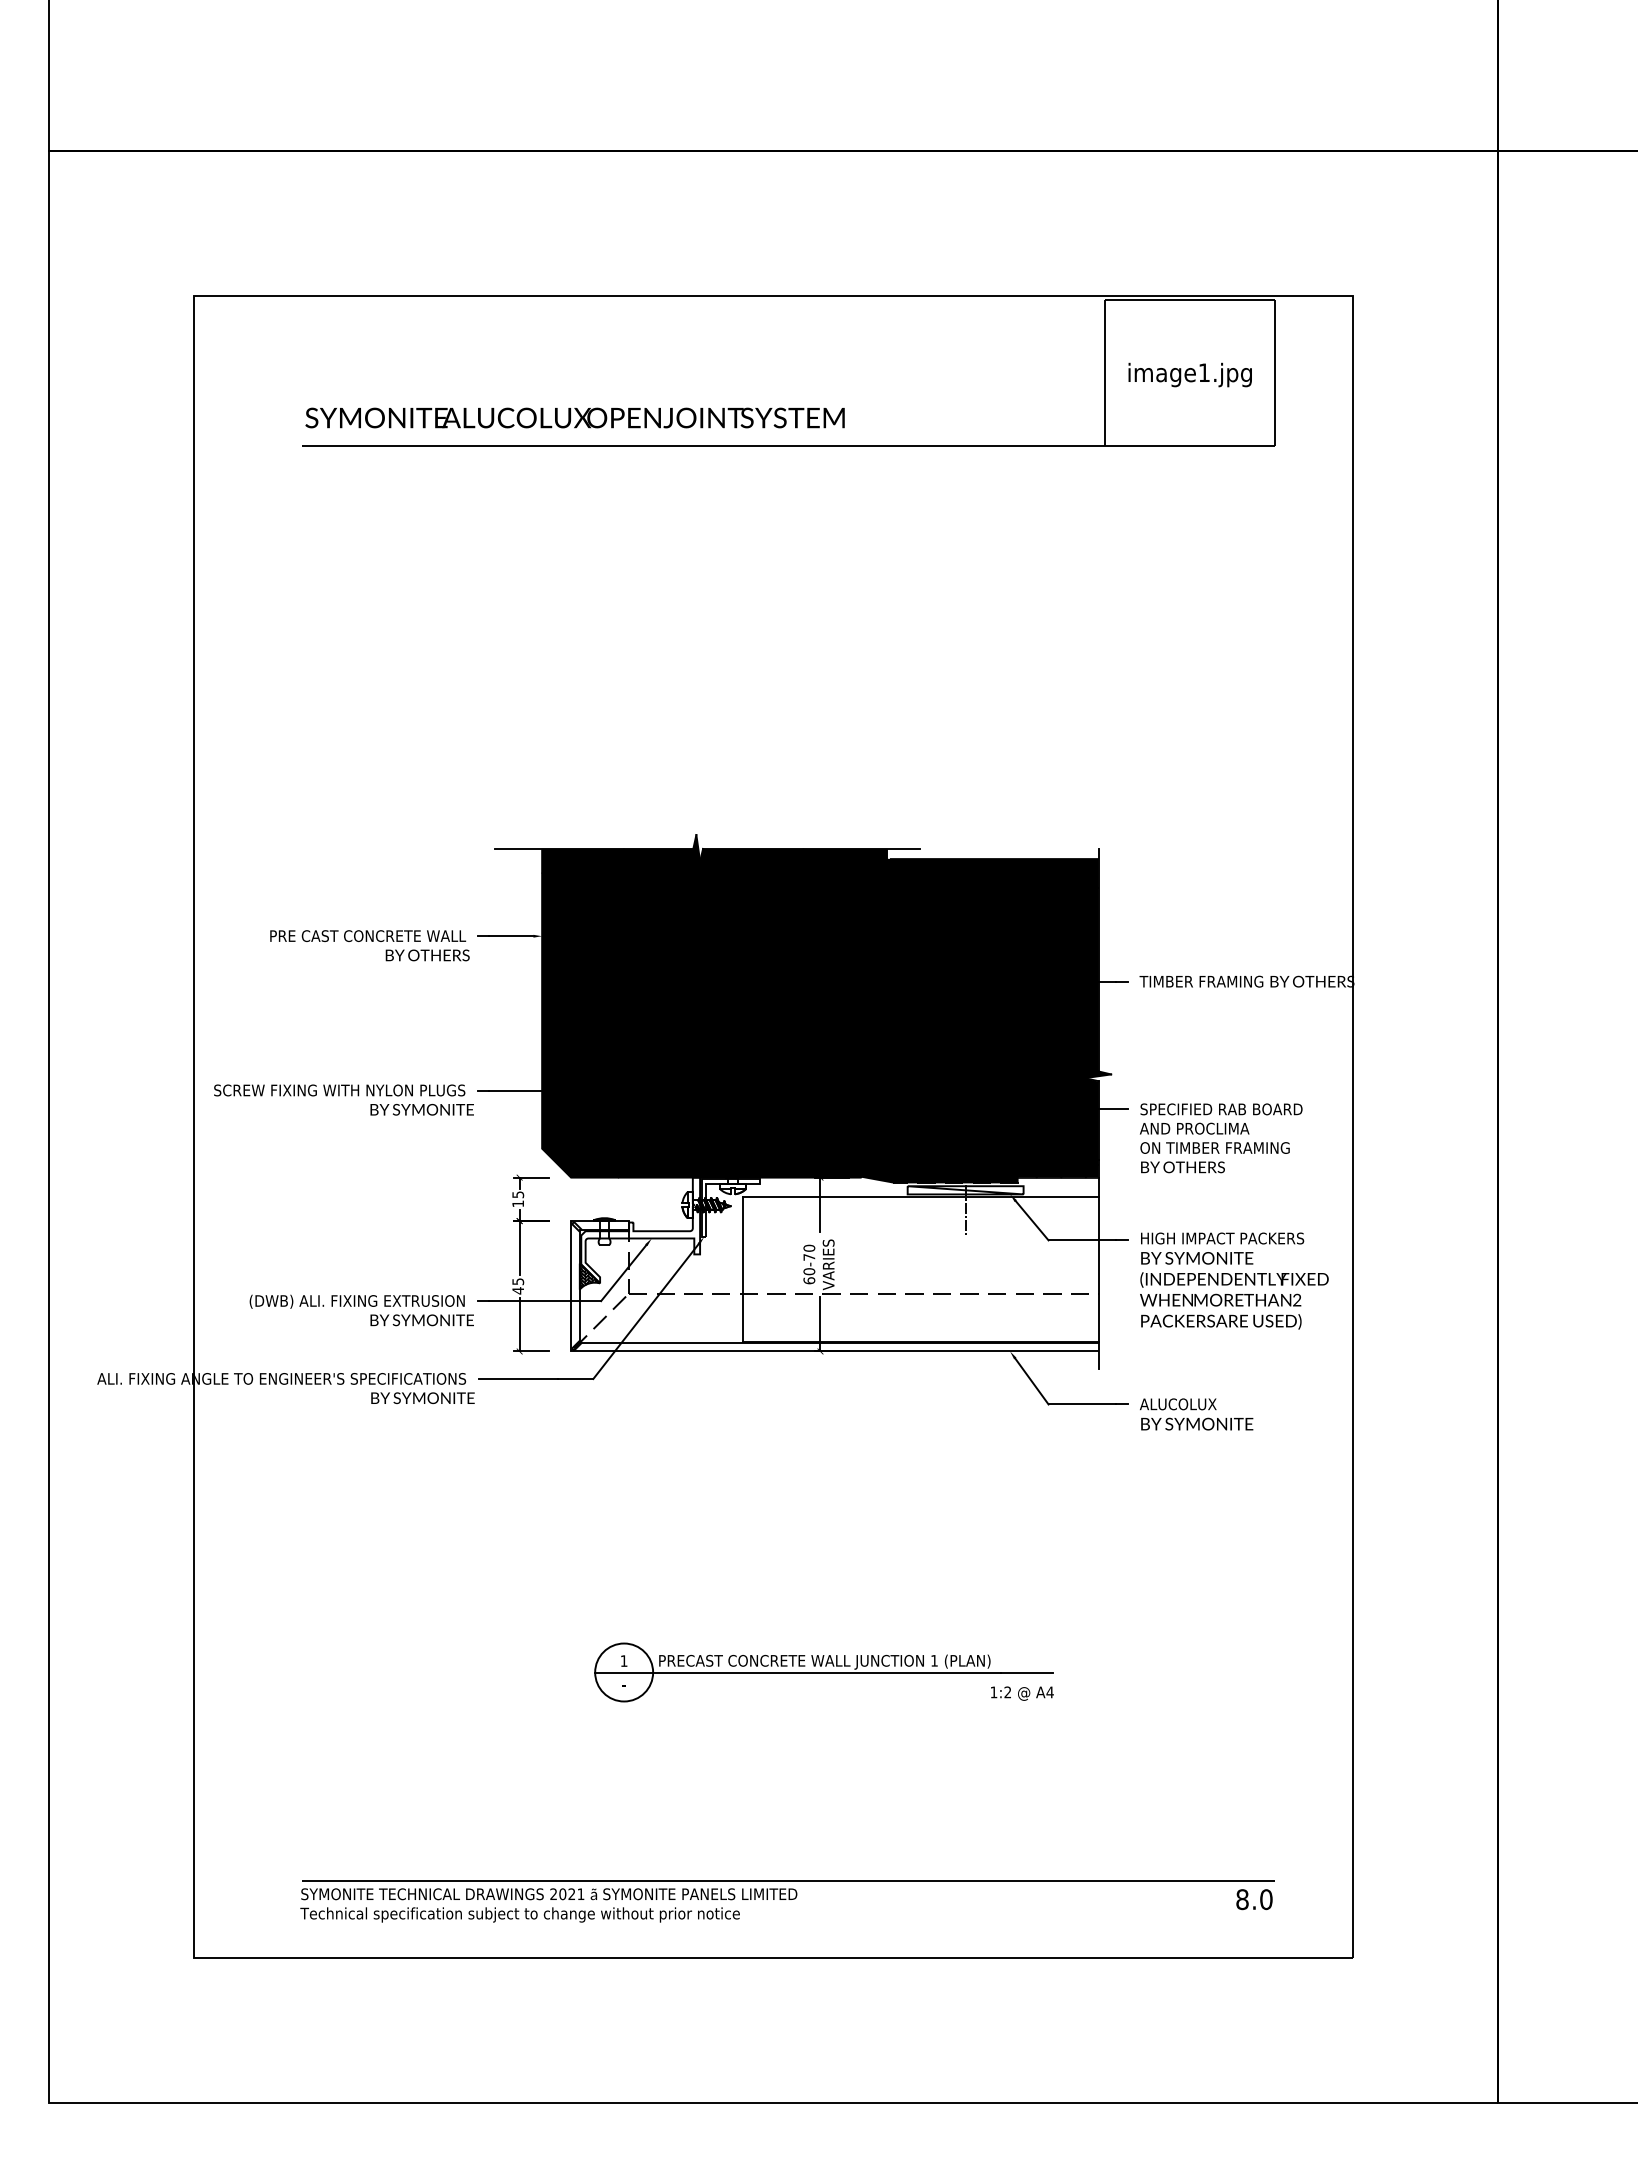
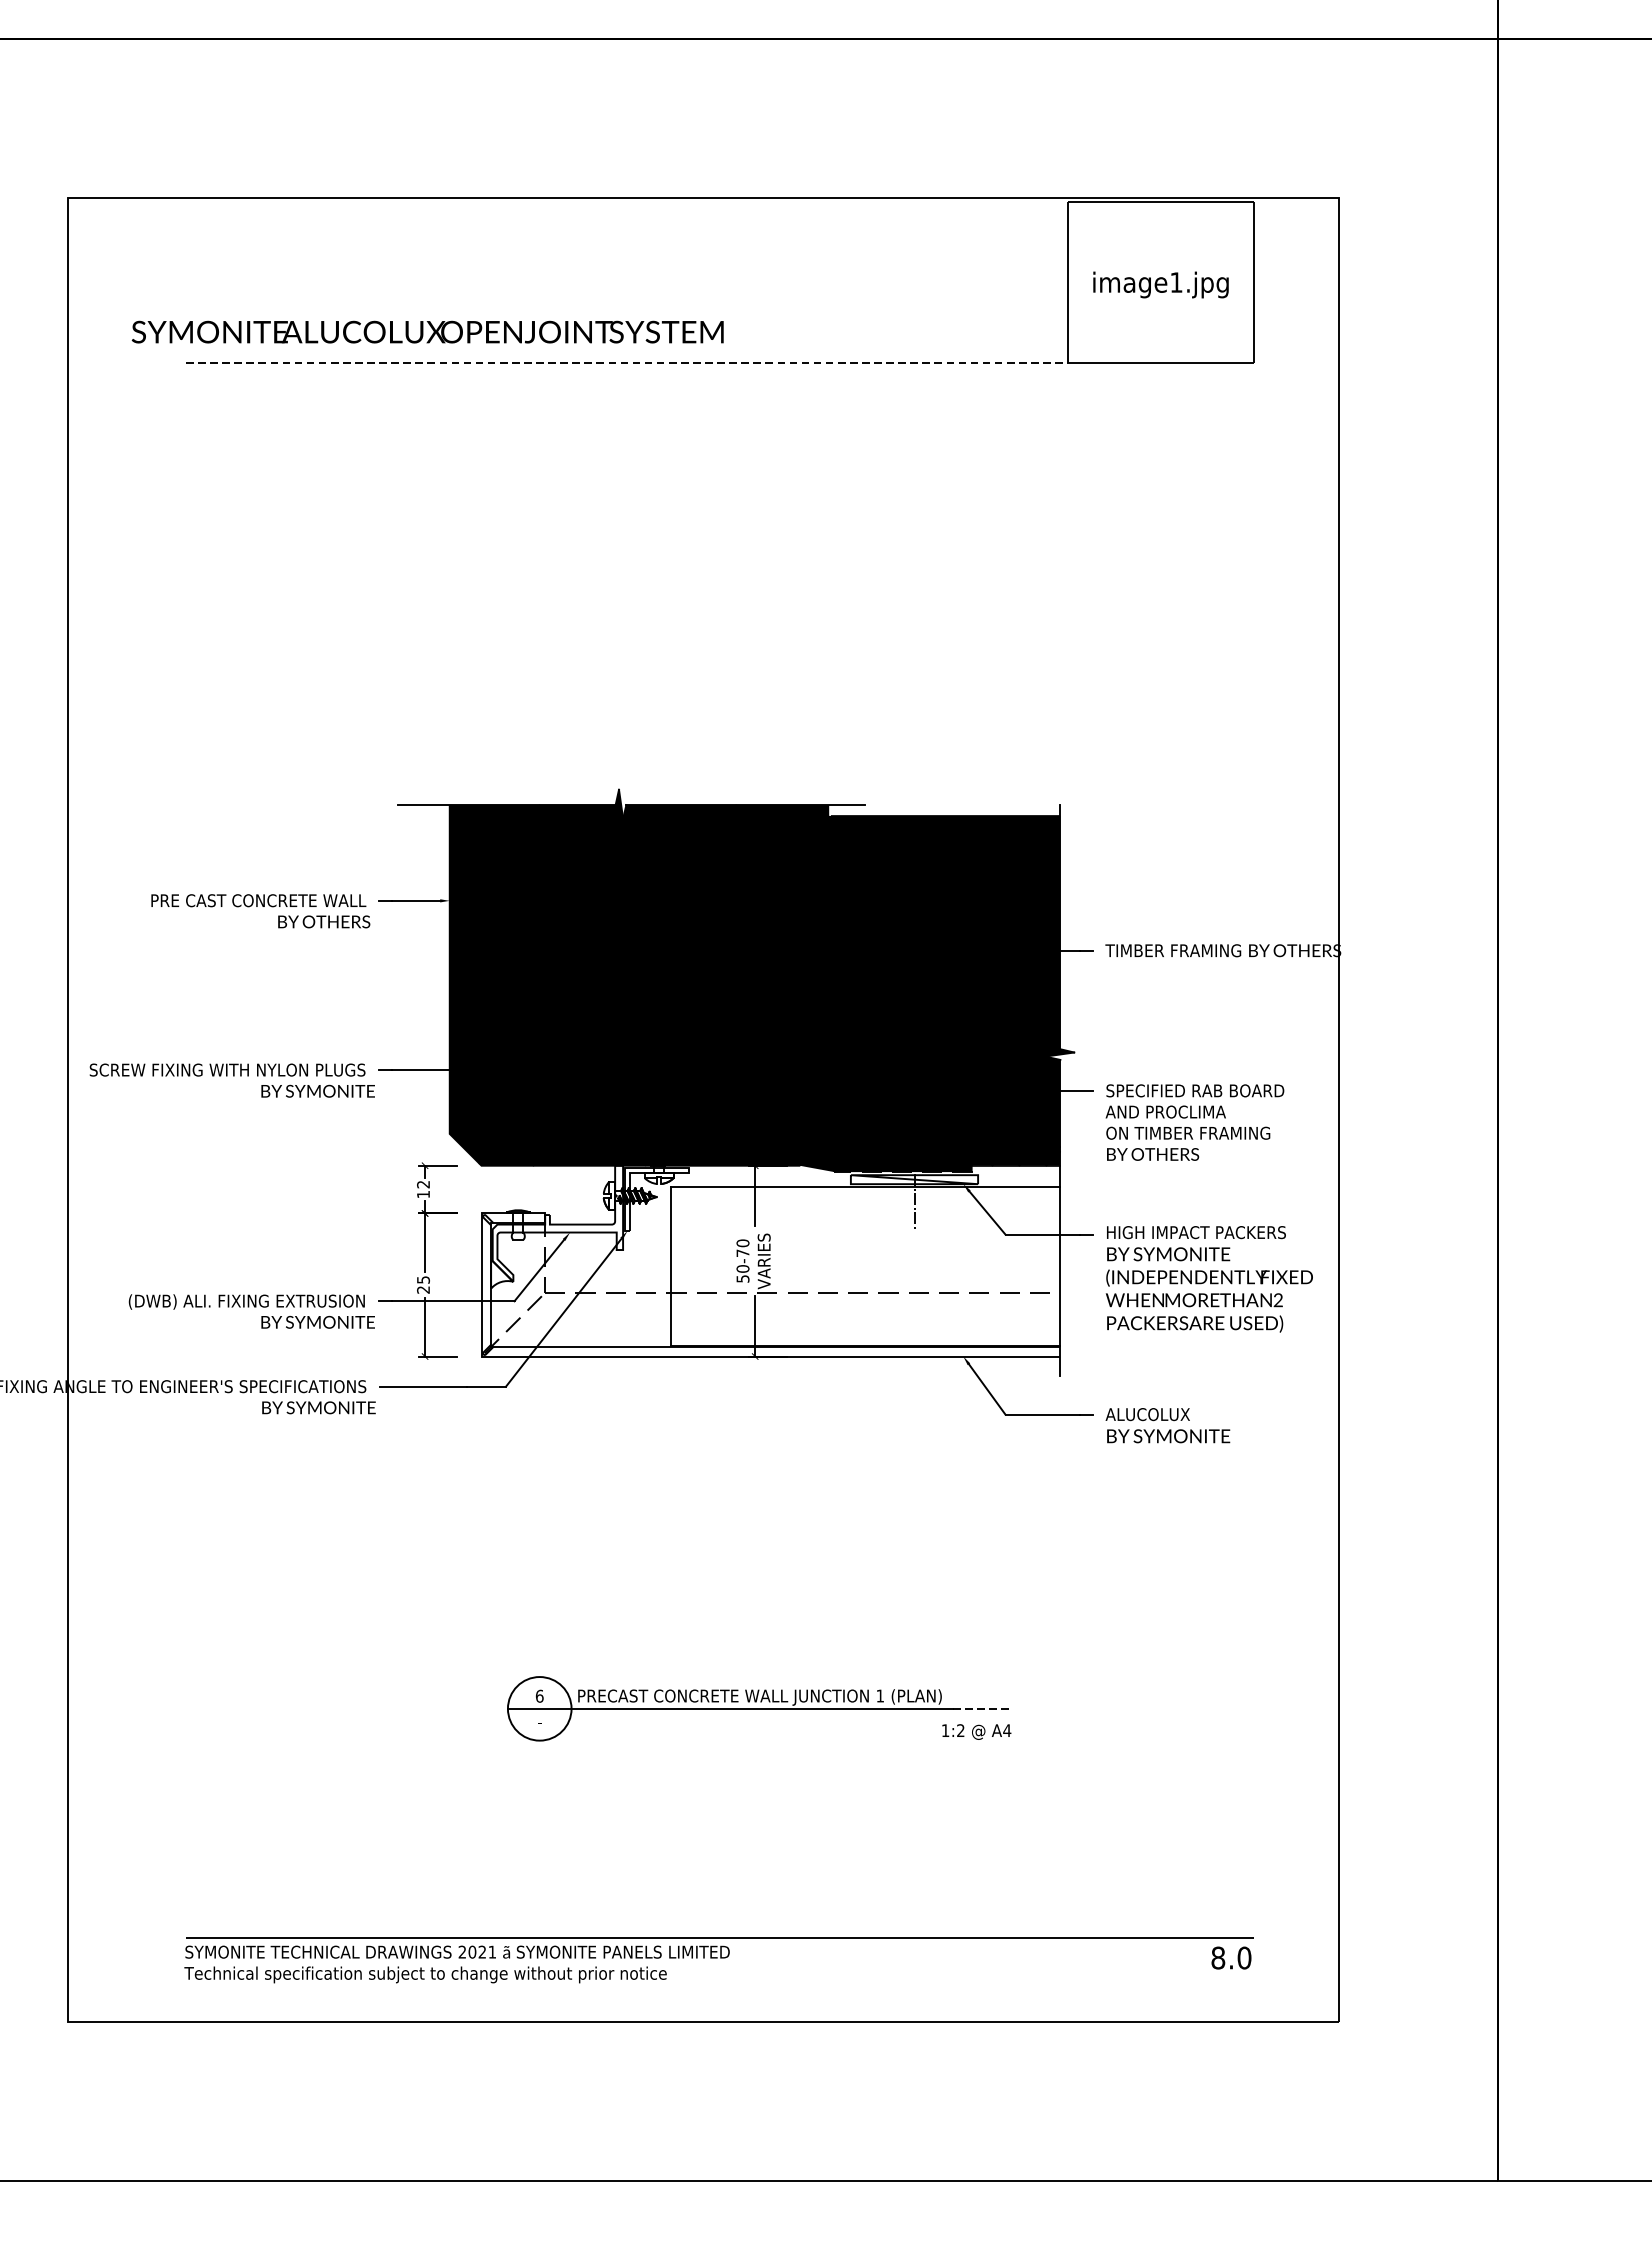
text: (574, 417) -> (427, 331), moved
line: (703, 446) -> (626, 363), solid -> dashed
text: (518, 1194) -> (423, 1184), 15 -> 12
hatch: (588, 1275) -> (500, 1273), removed
text: (809, 1280) -> (743, 1278), 60-70 -> 50-70
text: (517, 1290) -> (422, 1289), 45 -> 25
text: (623, 1660) -> (539, 1695), 1 -> 6
line: (1027, 1672) -> (982, 1708), solid -> dashed

